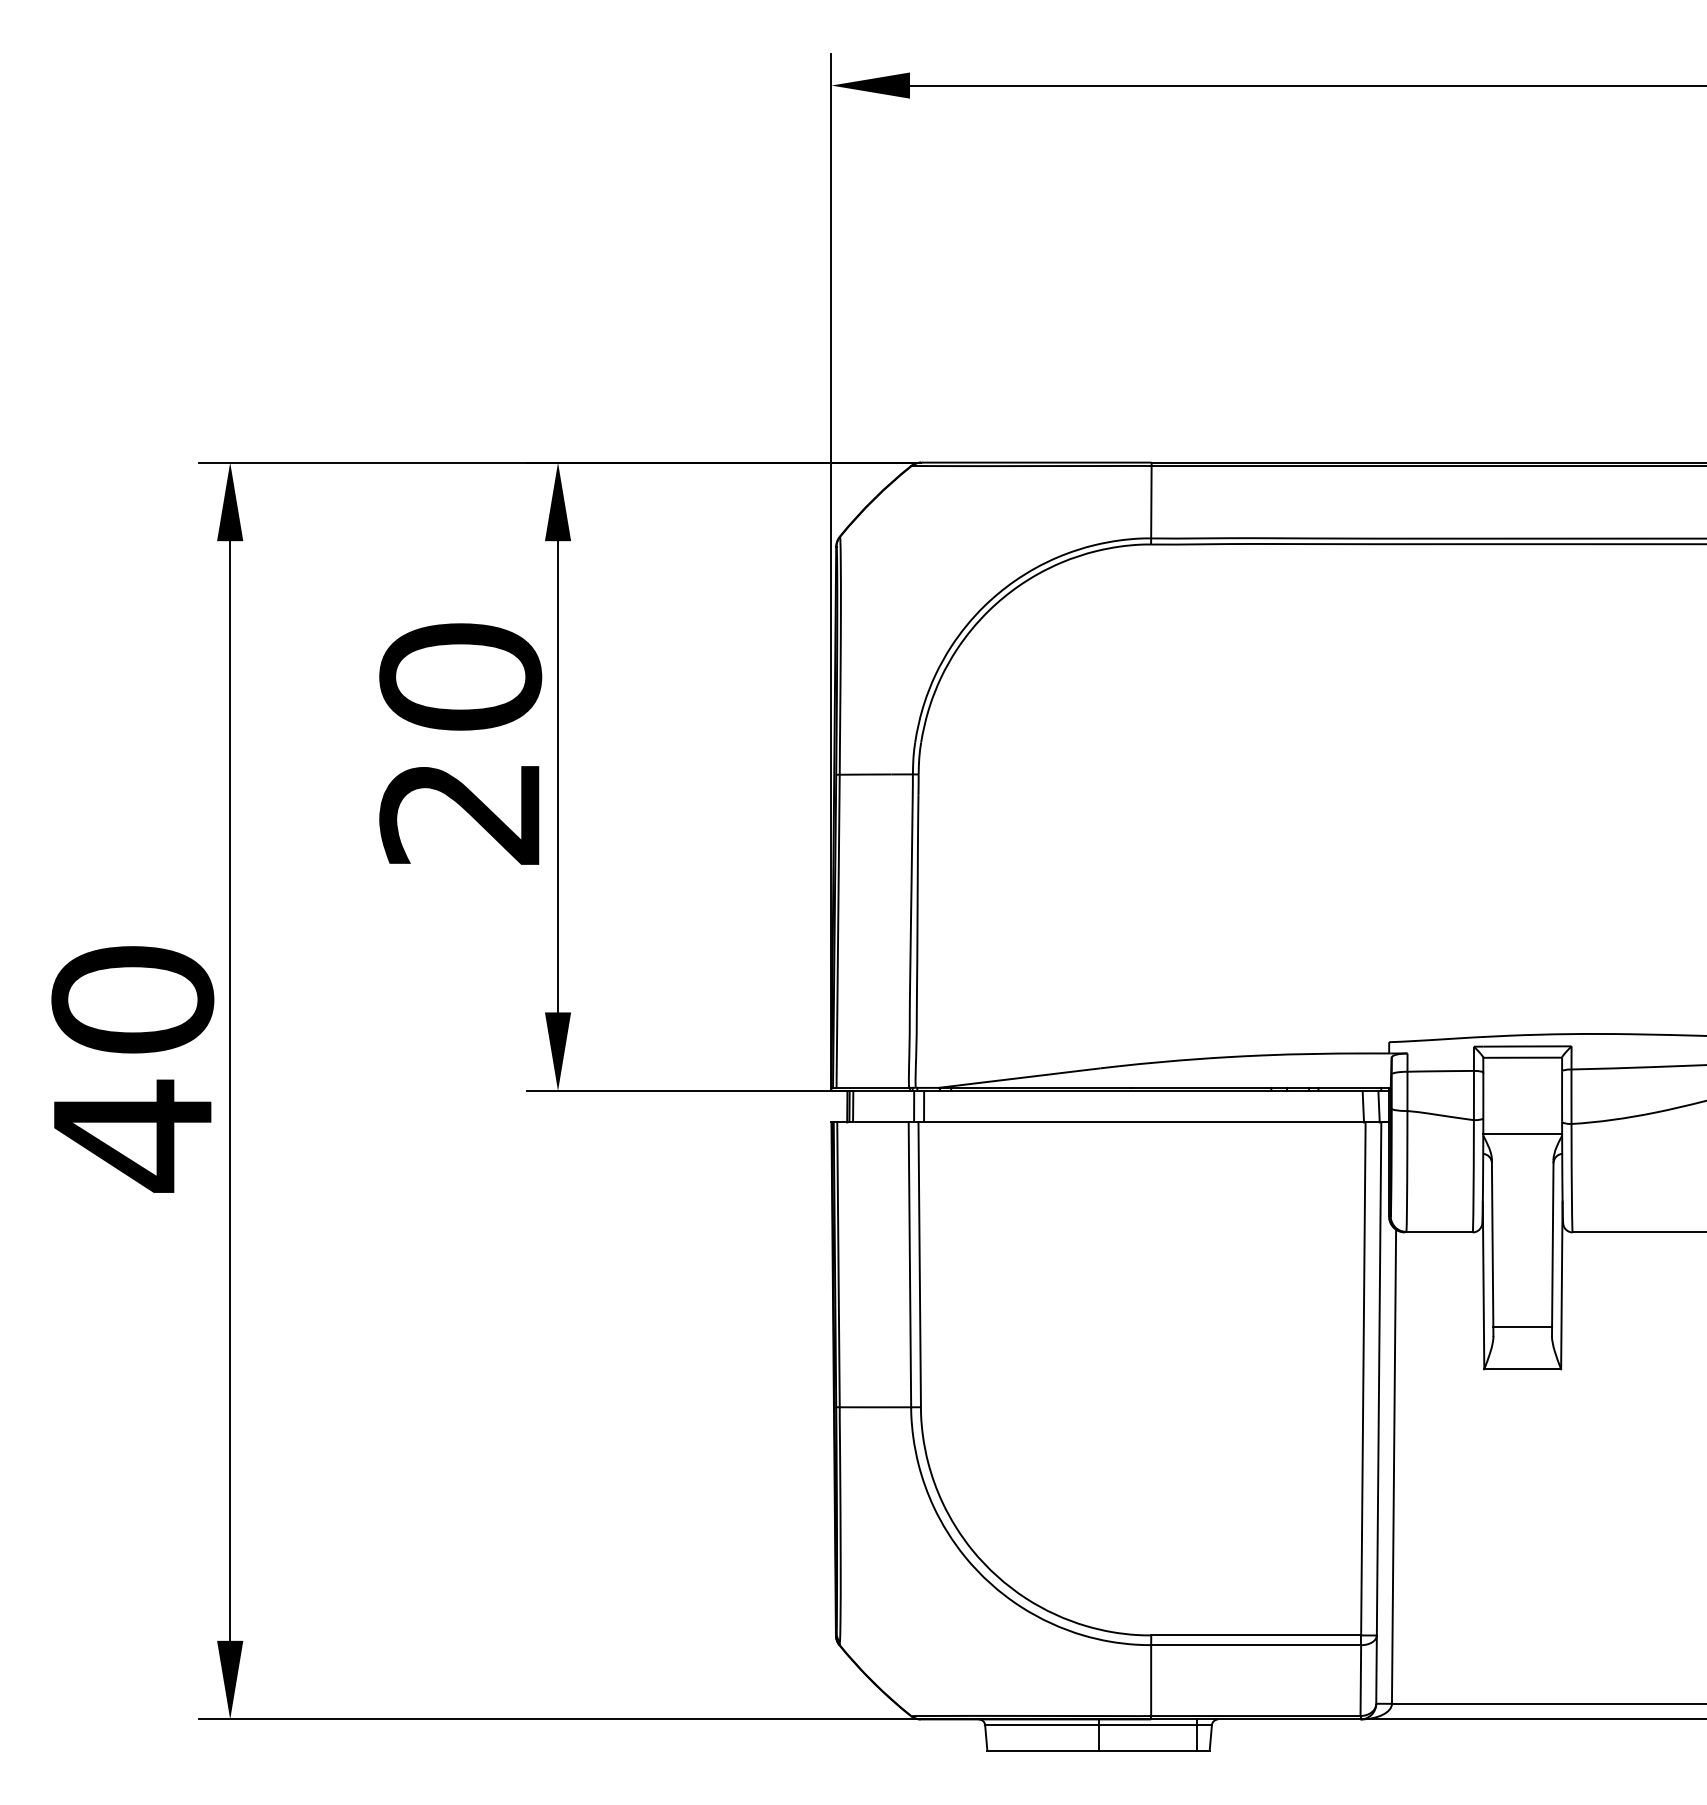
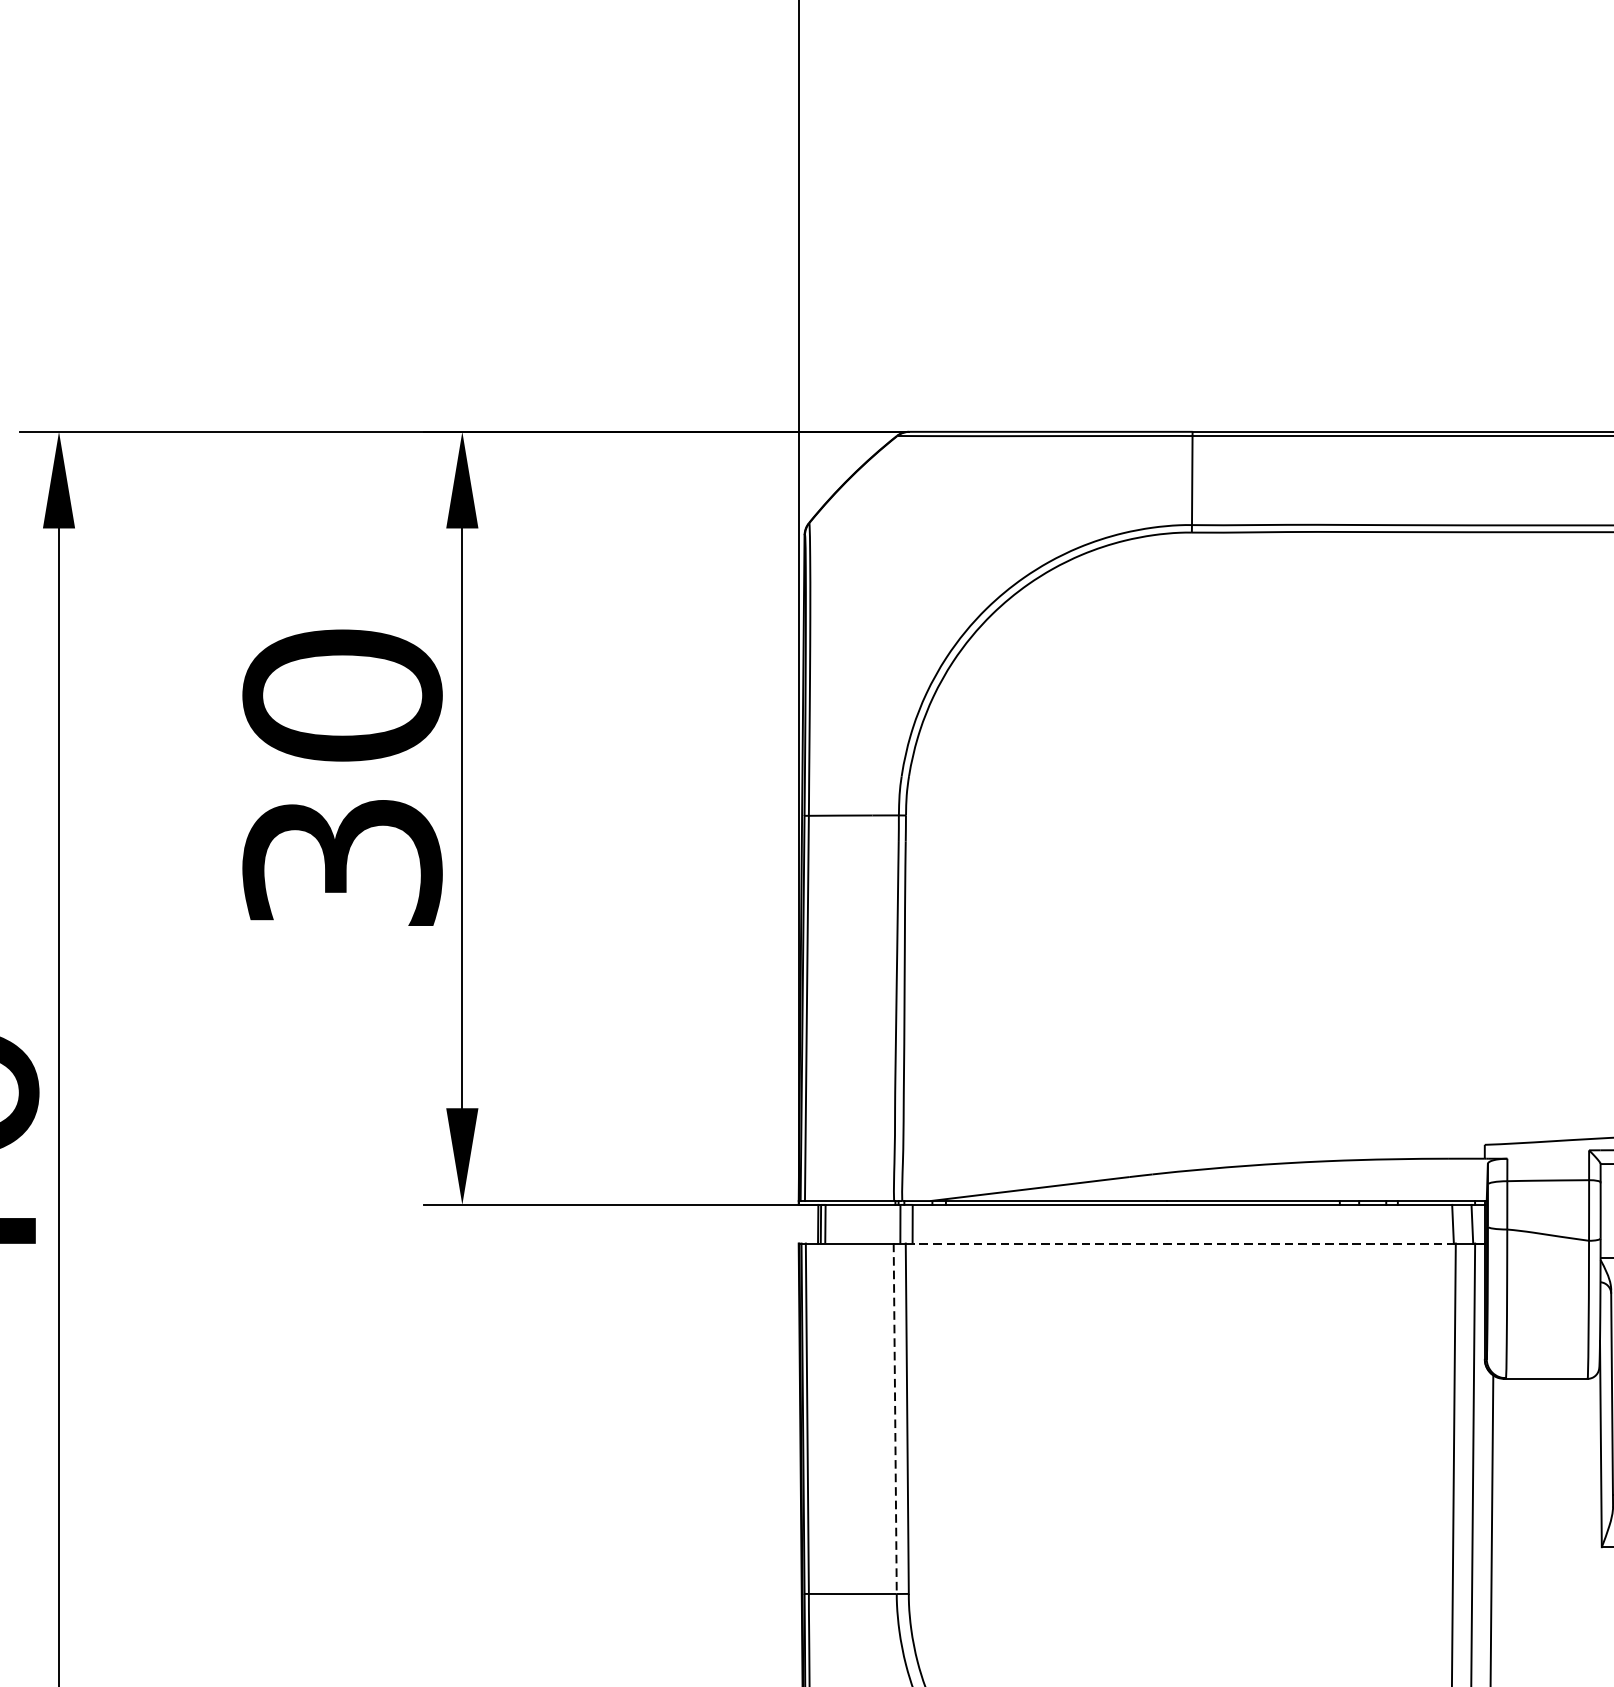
text: (460, 812) -> (342, 862), 20 -> 30
line: (1142, 1122) -> (1181, 1243), solid -> dashed
line: (909, 1265) -> (894, 1419), solid -> dashed

